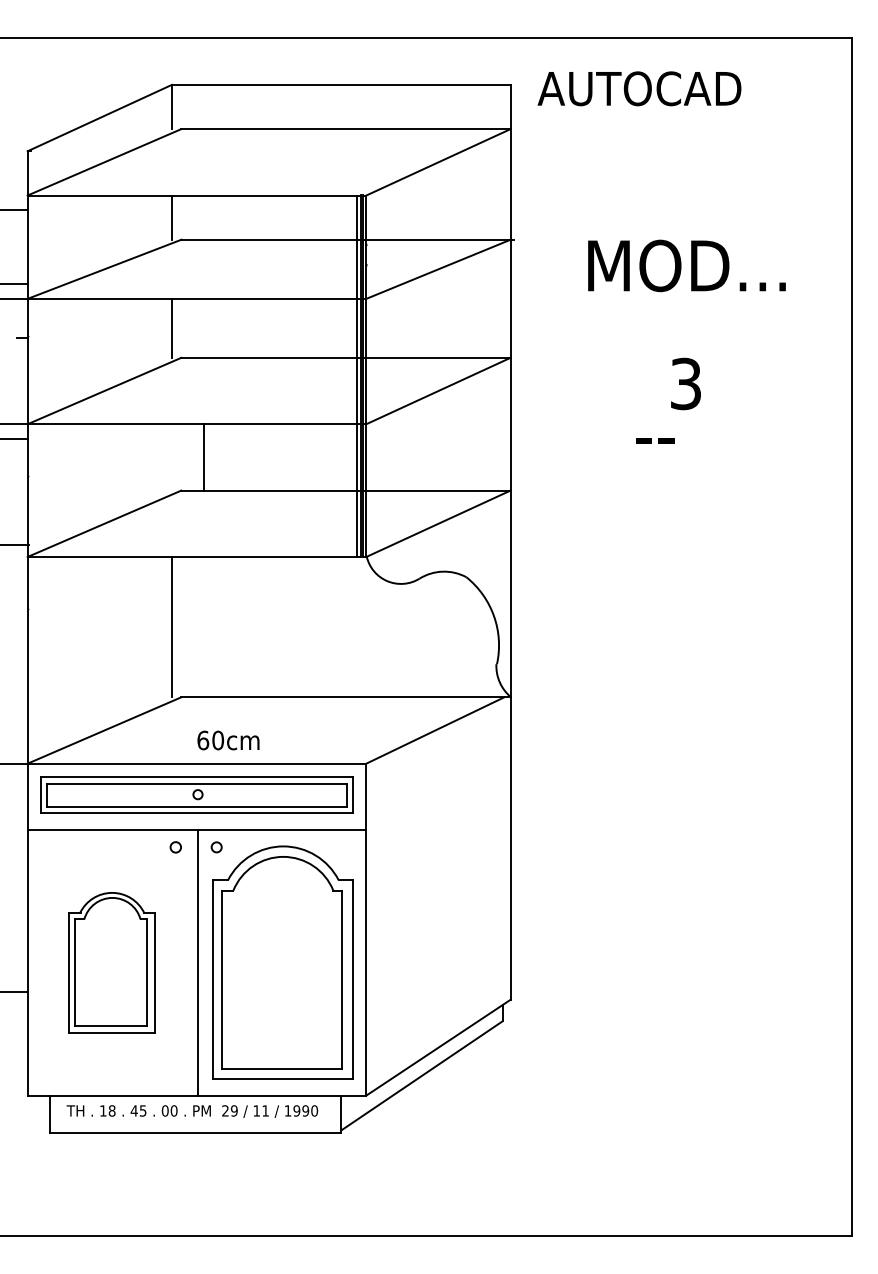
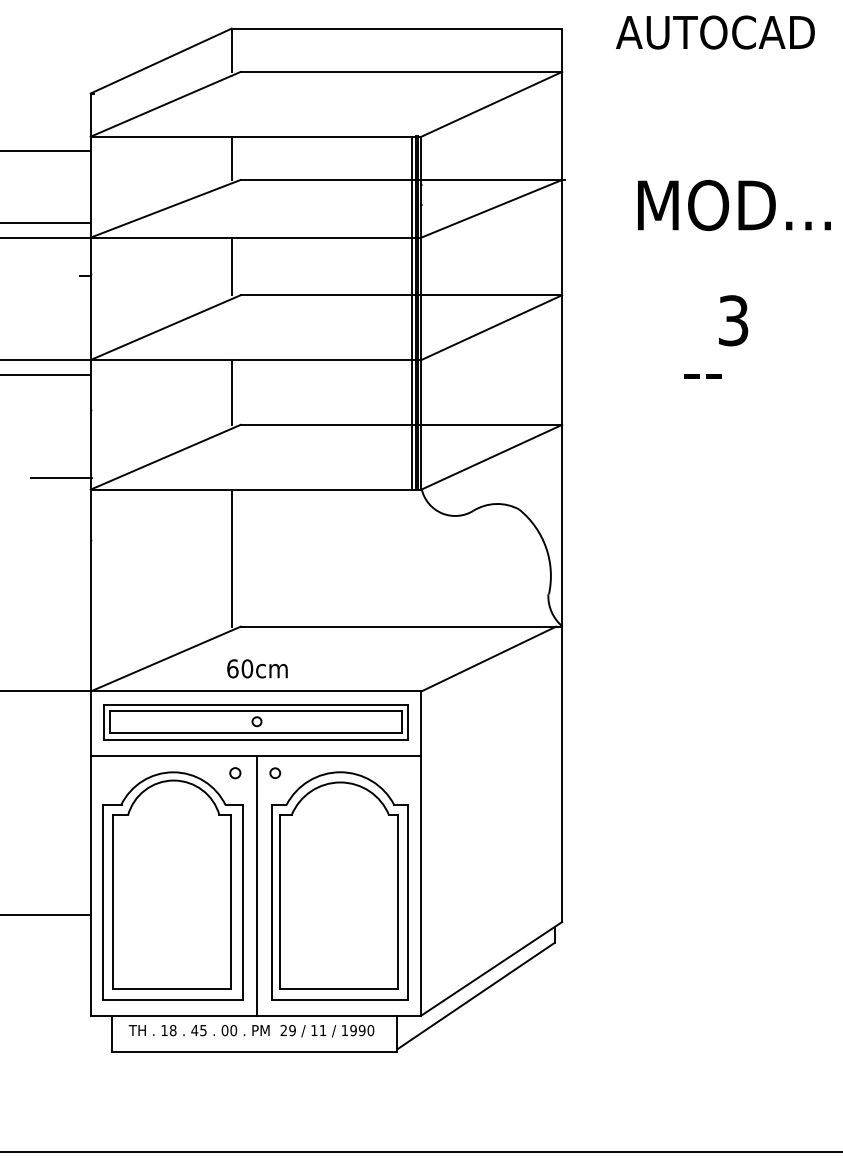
text: (639, 88) -> (715, 32), moved
line: (203, 457) -> (231, 392), moved
text: (228, 740) -> (257, 668), moved
part: (111, 962) -> (172, 885), size x1.67

